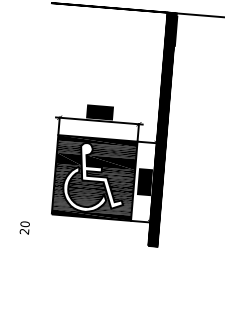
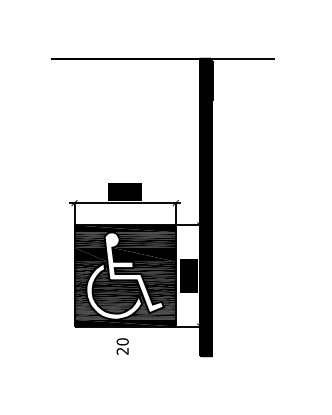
text: (24, 227) -> (122, 346), moved

